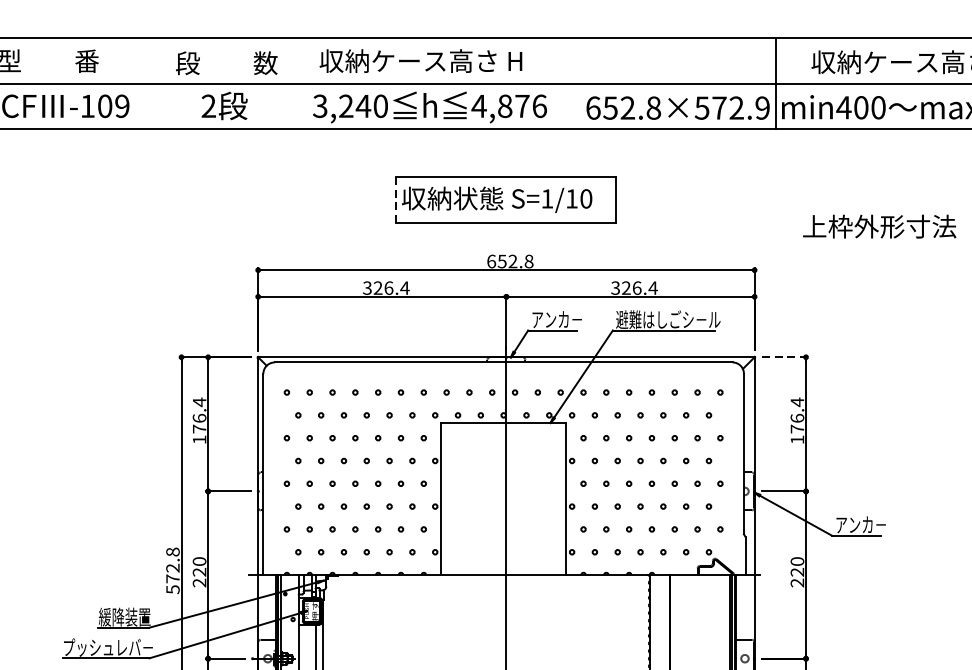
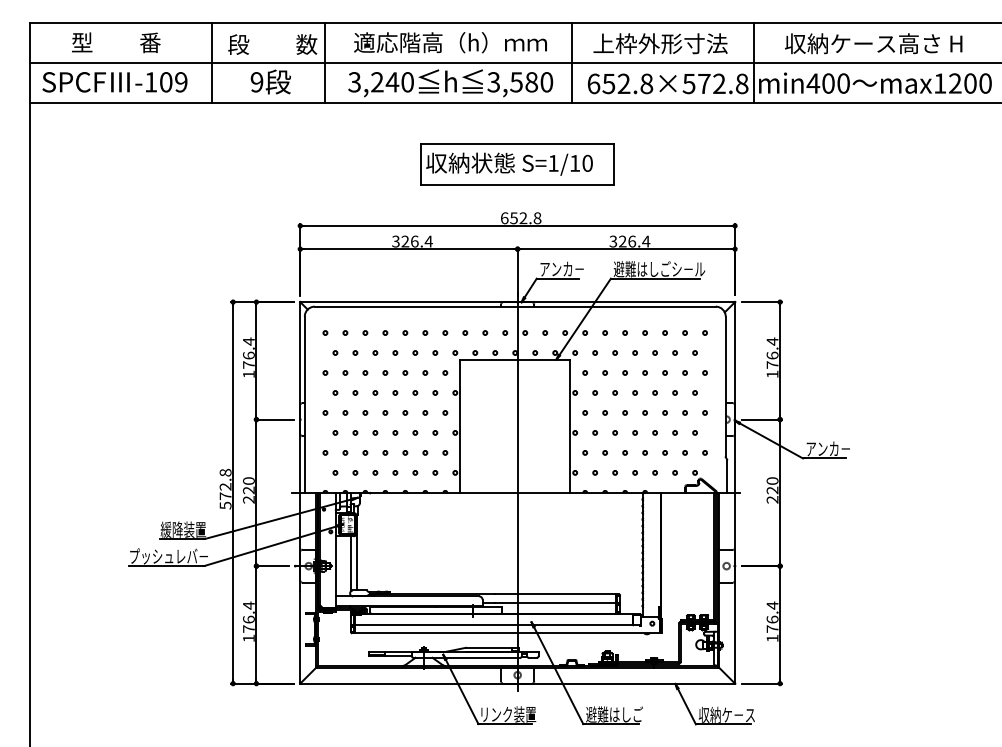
text: (429, 60) -> (450, 42), 収納ケース高さ H -> 適応階高（h）ｍｍ
line: (156, 83) -> (211, 62), added
line: (287, 83) -> (325, 62), added
line: (567, 83) -> (571, 62), added
text: (208, 106) -> (256, 82), 2 -> 9
text: (509, 106) -> (520, 82), 4,876 -> 3,580
text: (761, 107) -> (741, 83), 652.8×572.9 -> 652.8×572.8
line: (395, 200) -> (420, 164), dashed -> solid
text: (879, 226) -> (660, 43), moved
line: (785, 357) -> (762, 302), dashed -> solid

